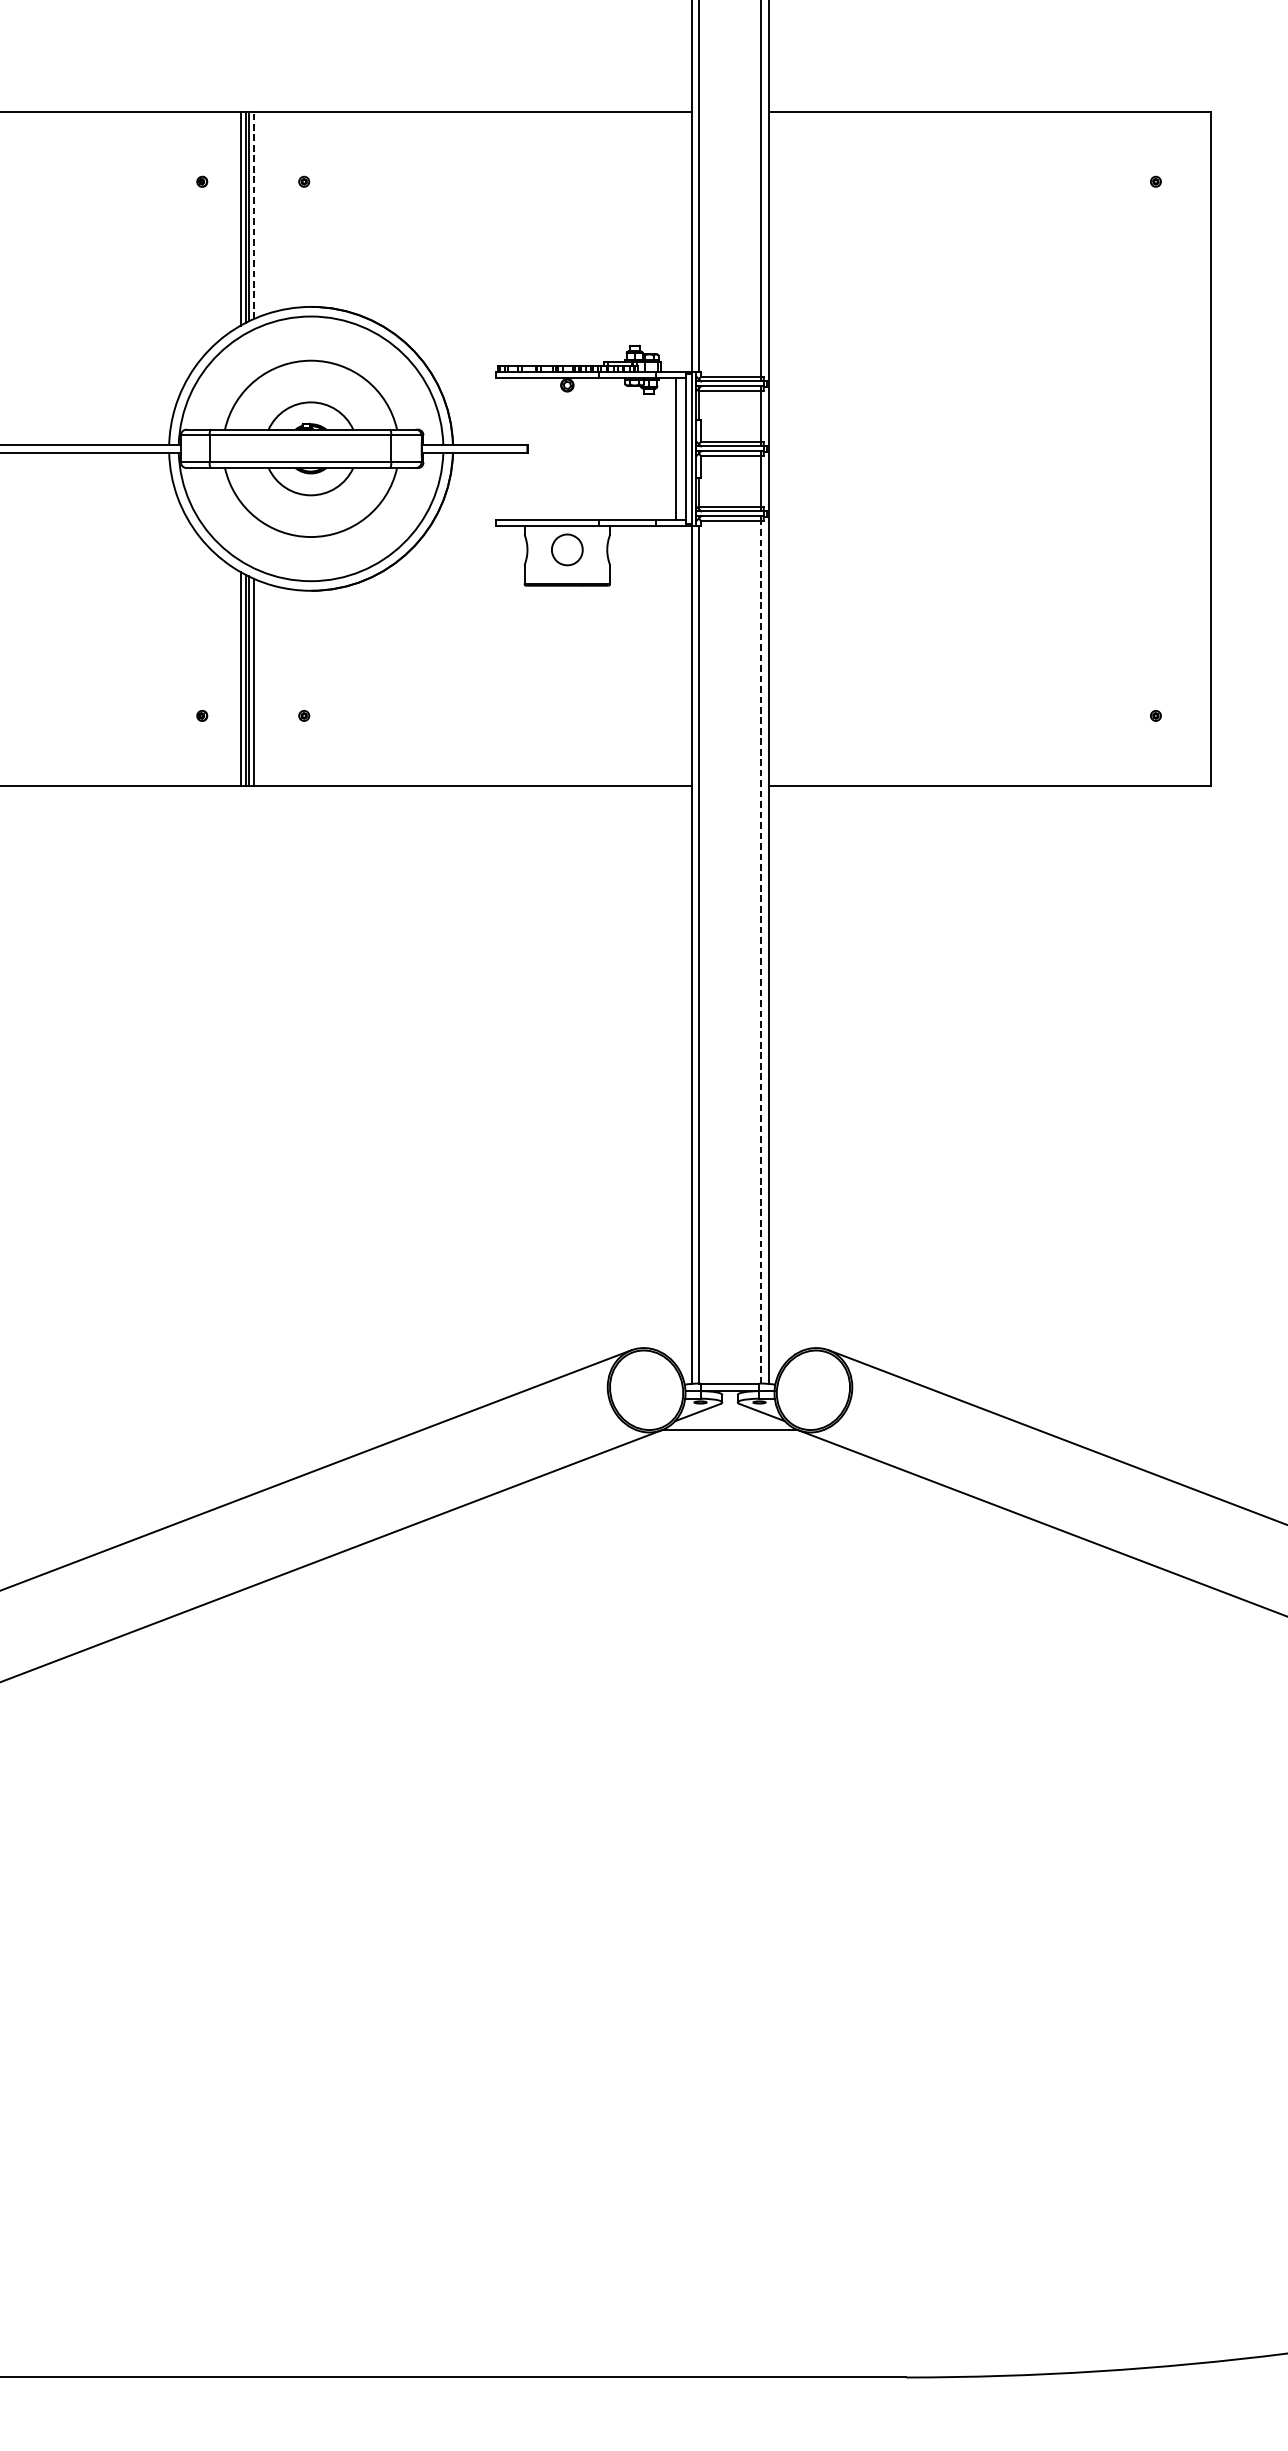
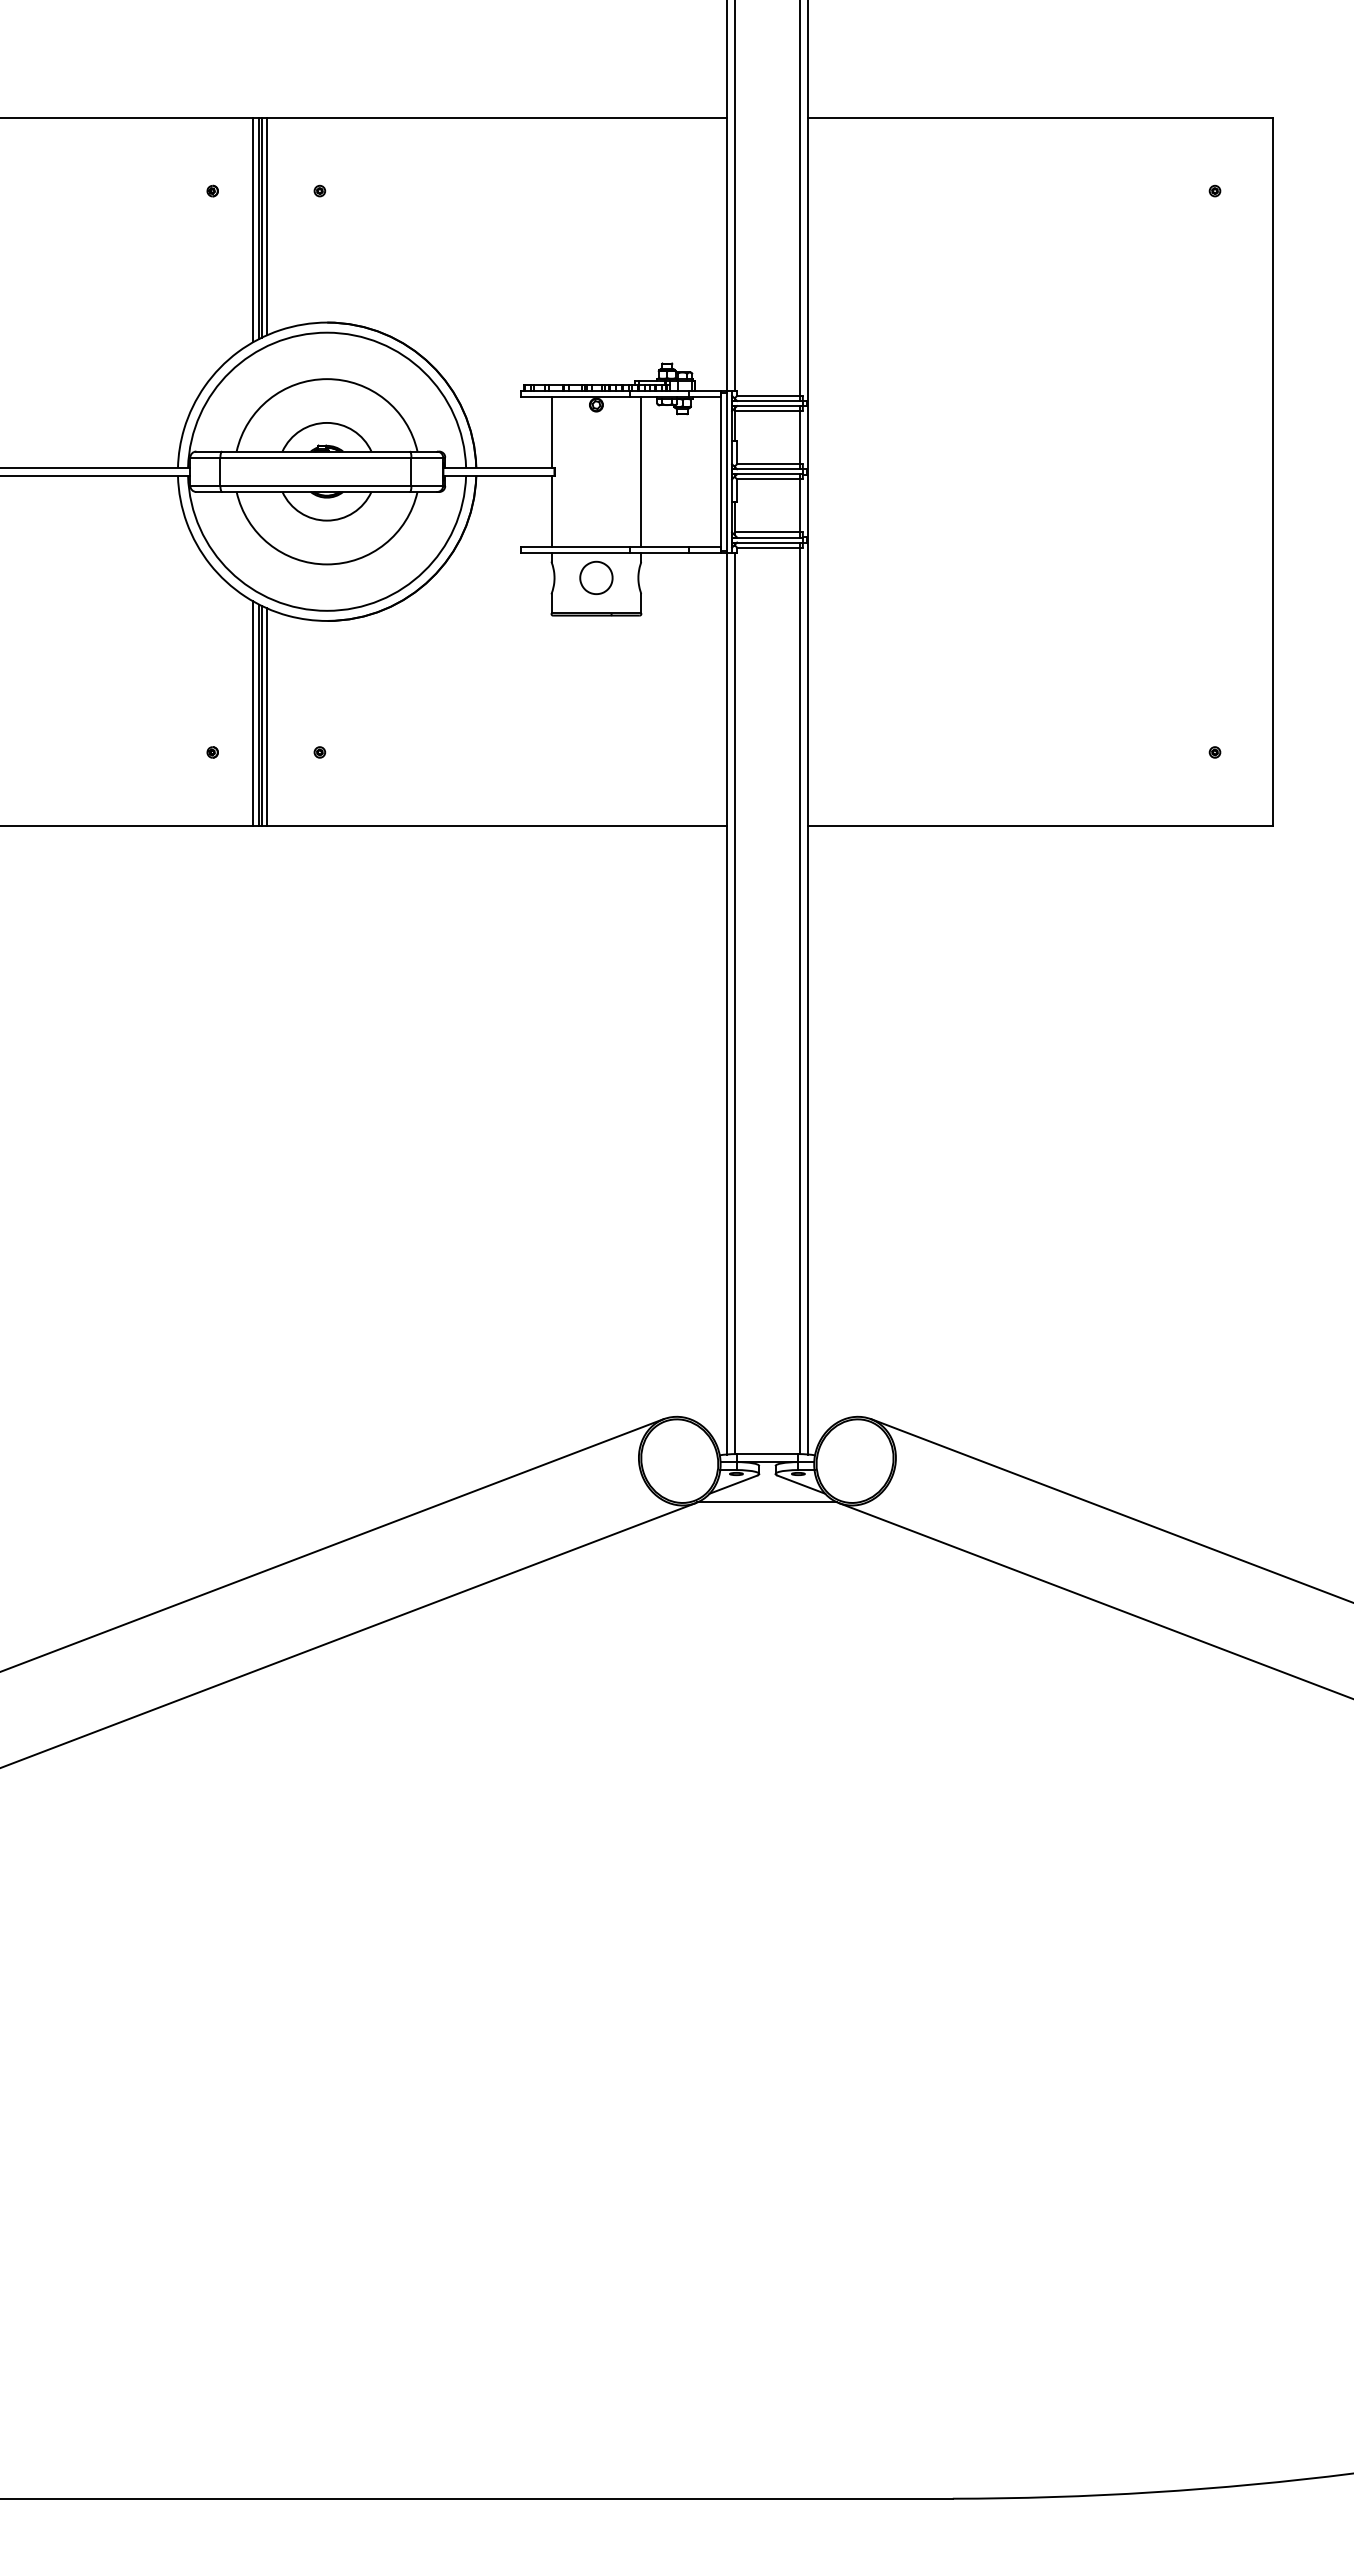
line: (253, 215) -> (266, 226), dashed -> solid
line: (524, 410) -> (551, 431), added
line: (675, 448) -> (641, 471), moved
line: (524, 485) -> (551, 510), added
line: (760, 951) -> (799, 1000), dashed -> solid

